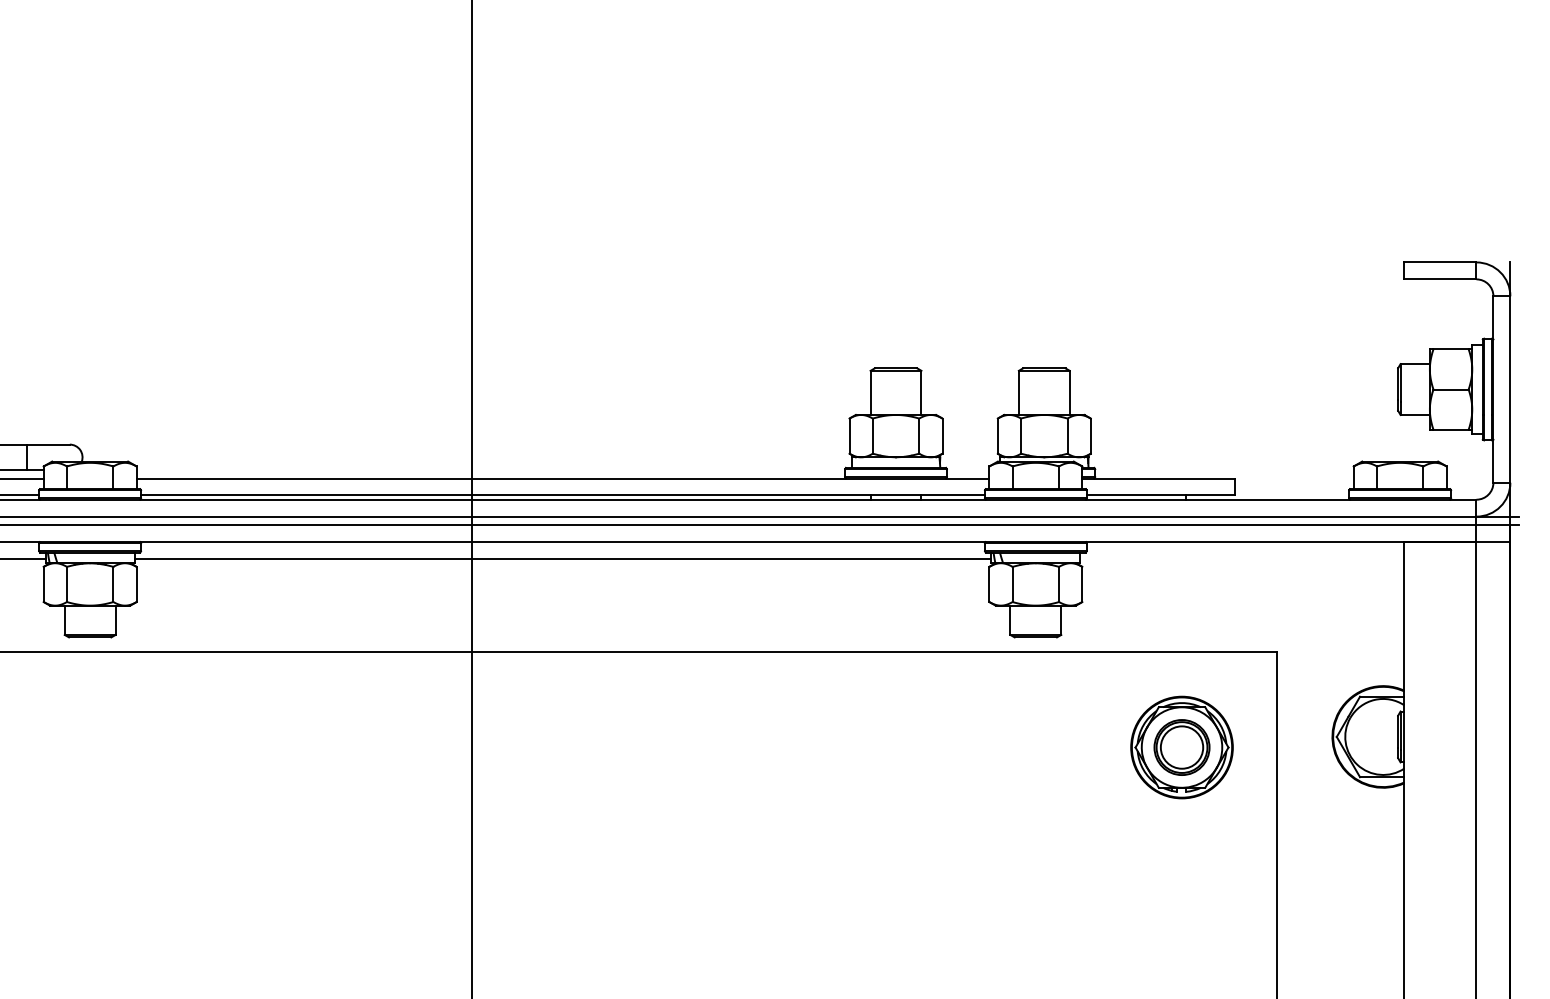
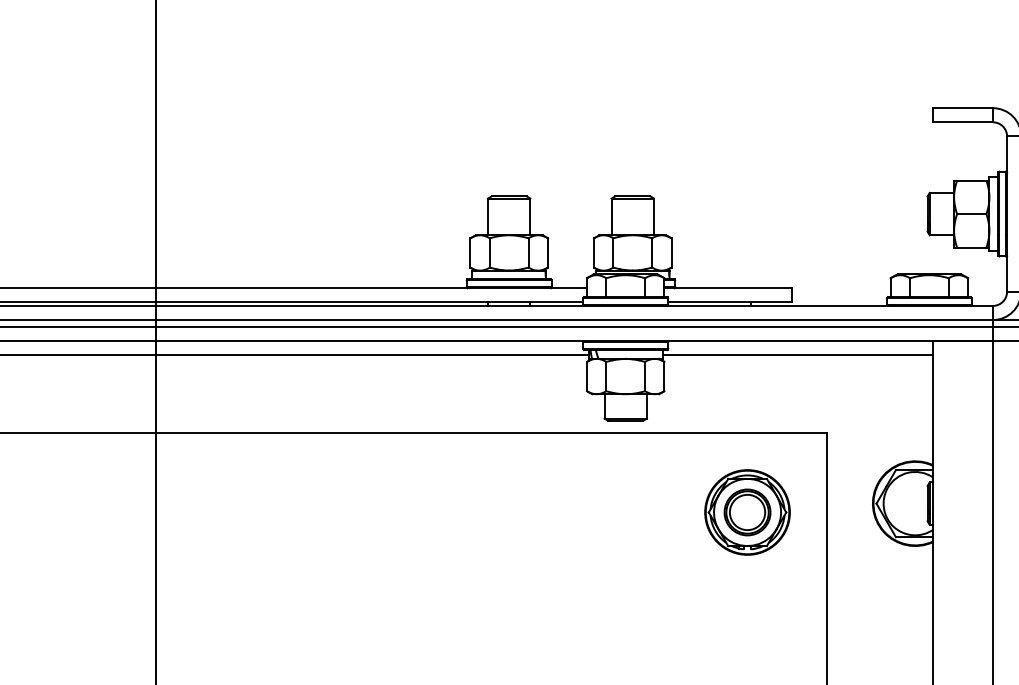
line: (1242, 559) -> (797, 355), added

